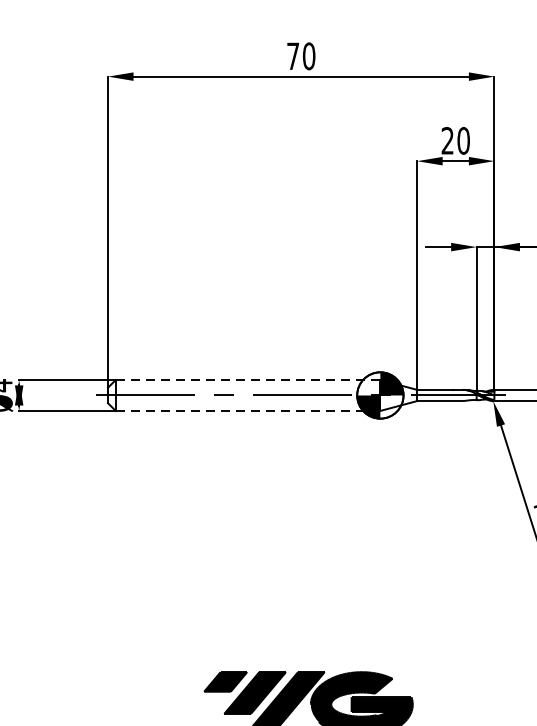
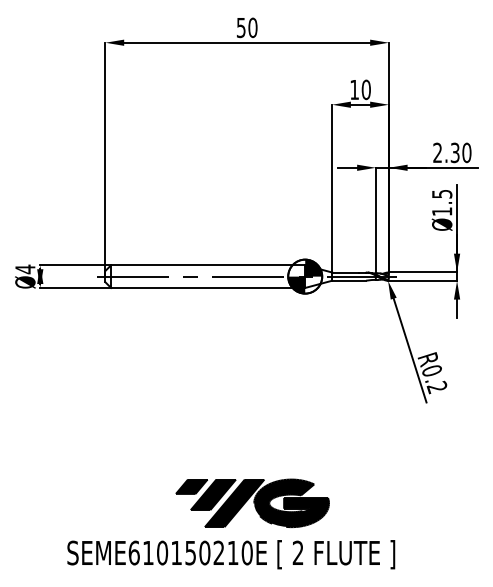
text: (293, 57) -> (241, 28), 70 -> 50
text: (447, 140) -> (354, 89), 20 -> 10
line: (247, 380) -> (207, 265), dashed -> solid
line: (248, 410) -> (208, 287), dashed -> solid

